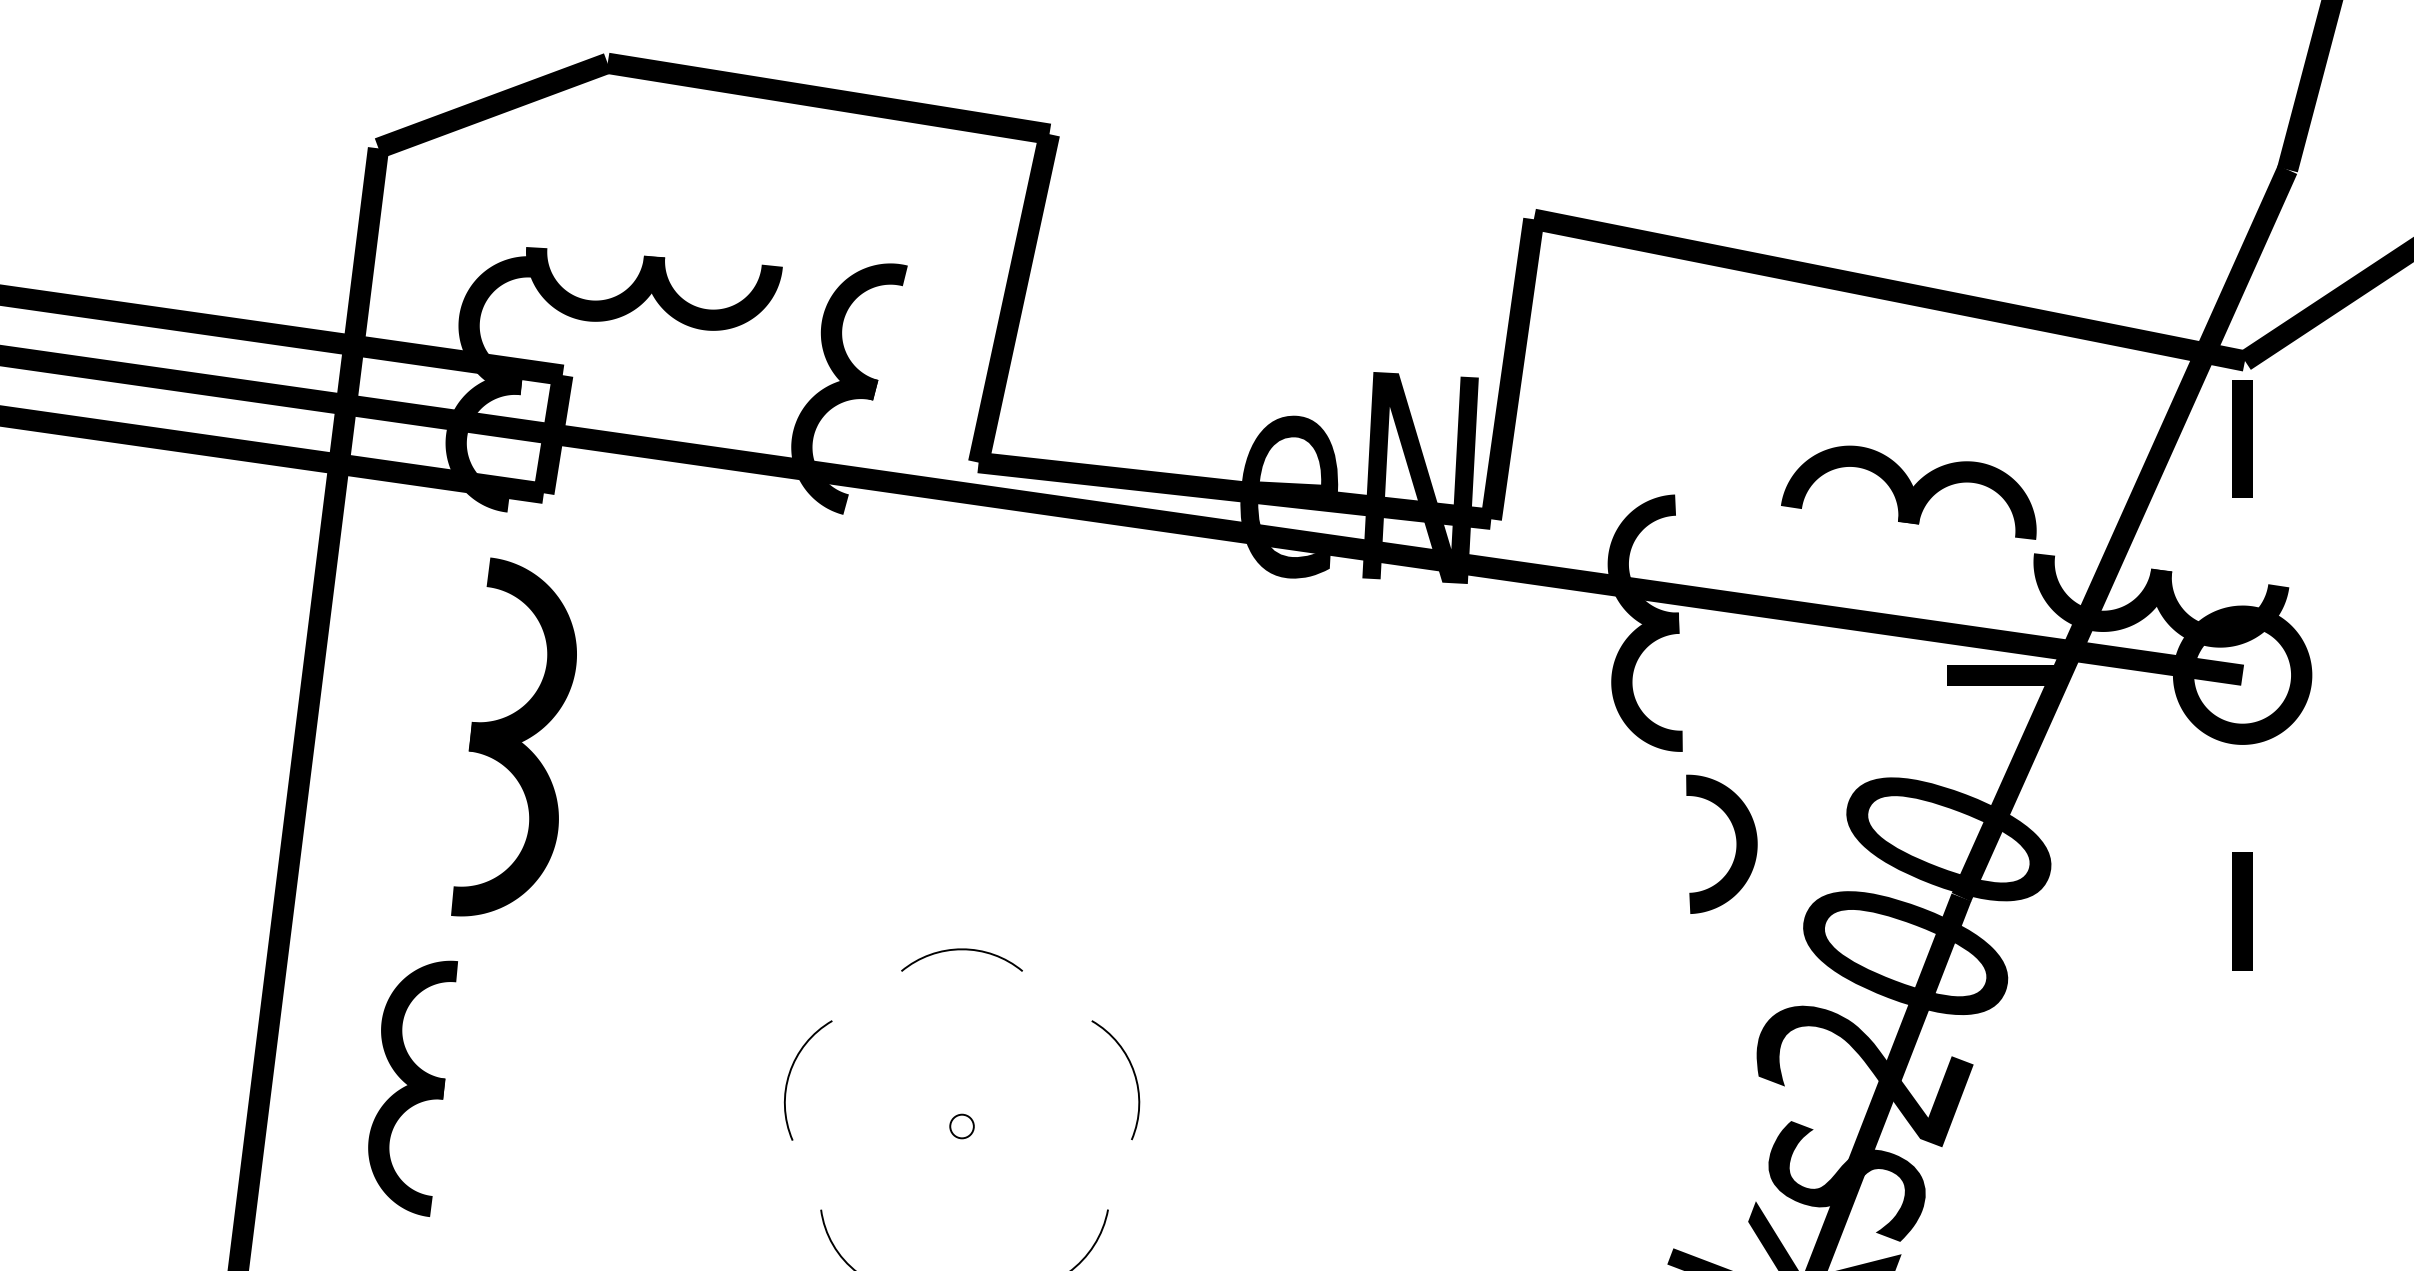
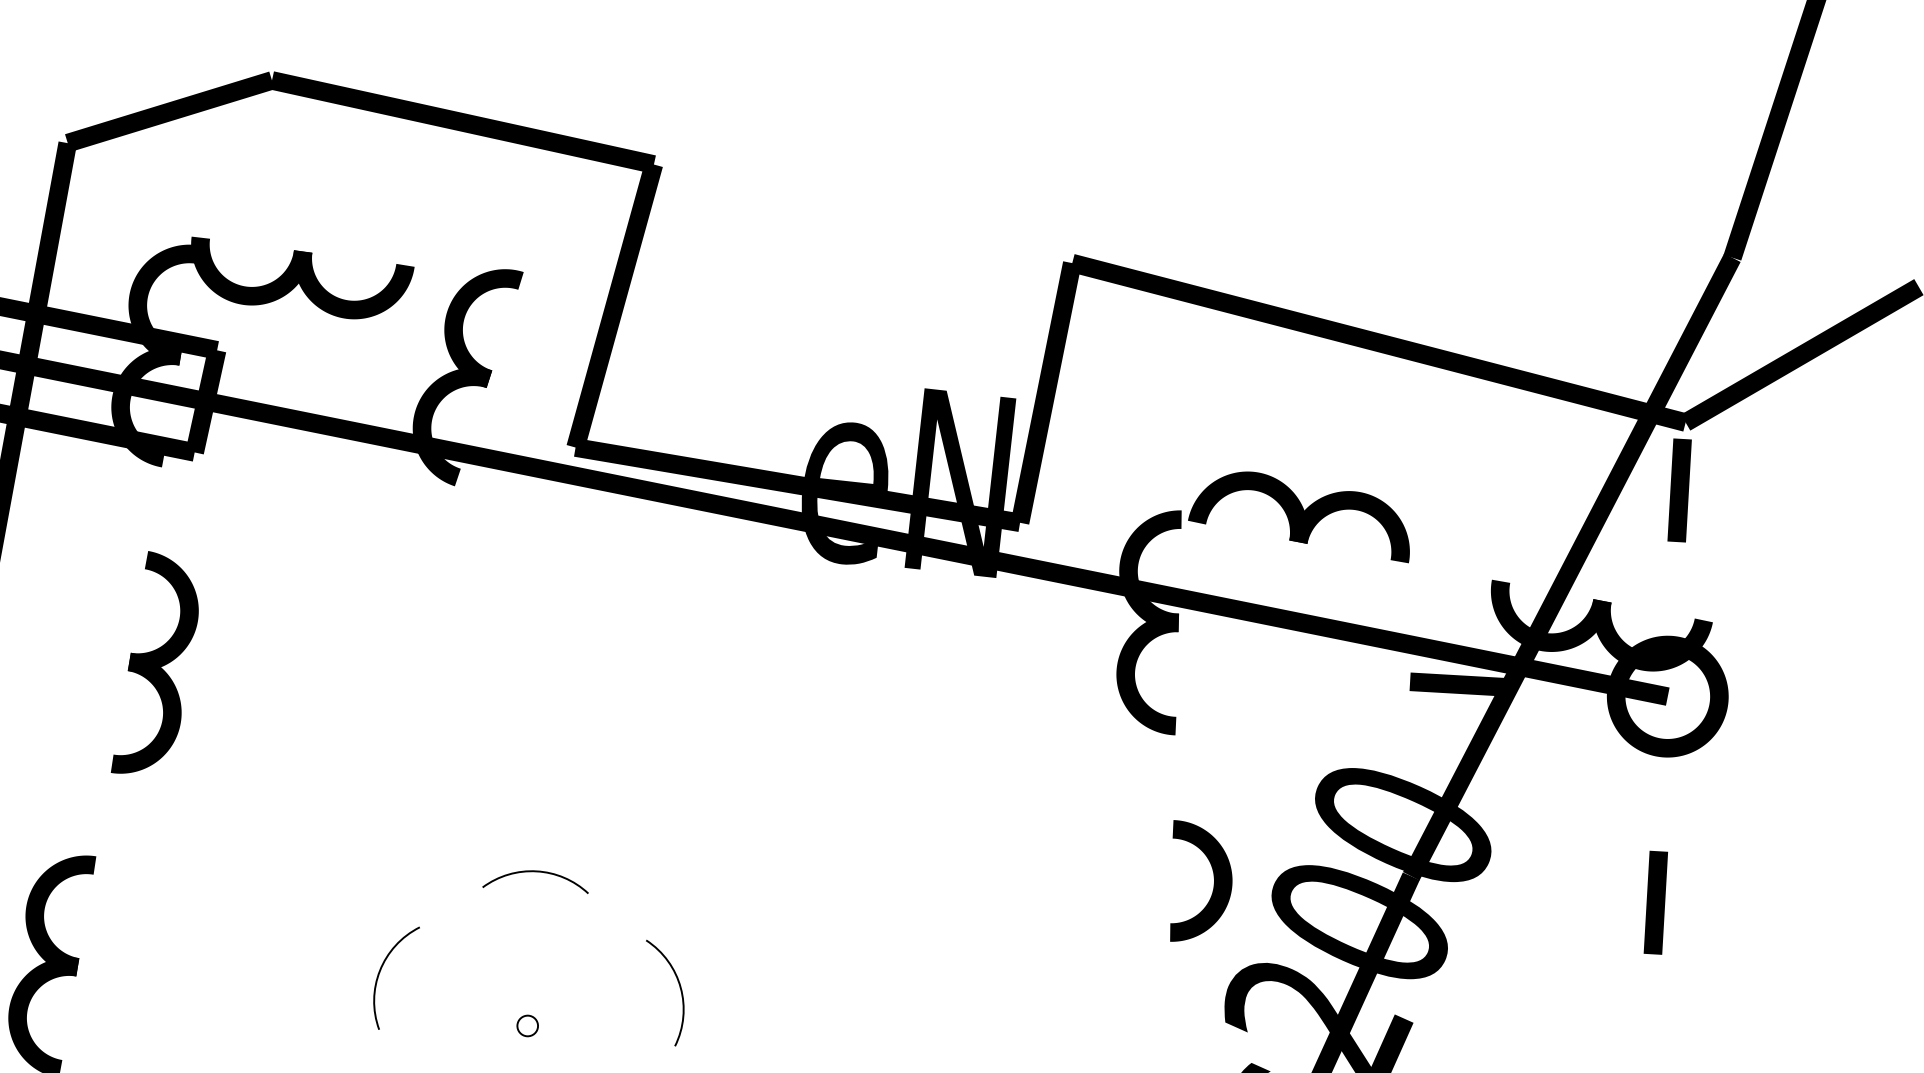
part: (1908, 492) -> (1299, 515), moved
part: (514, 737) -> (156, 664), size x0.71
curve: (1736, 843) -> (1213, 882), moved

